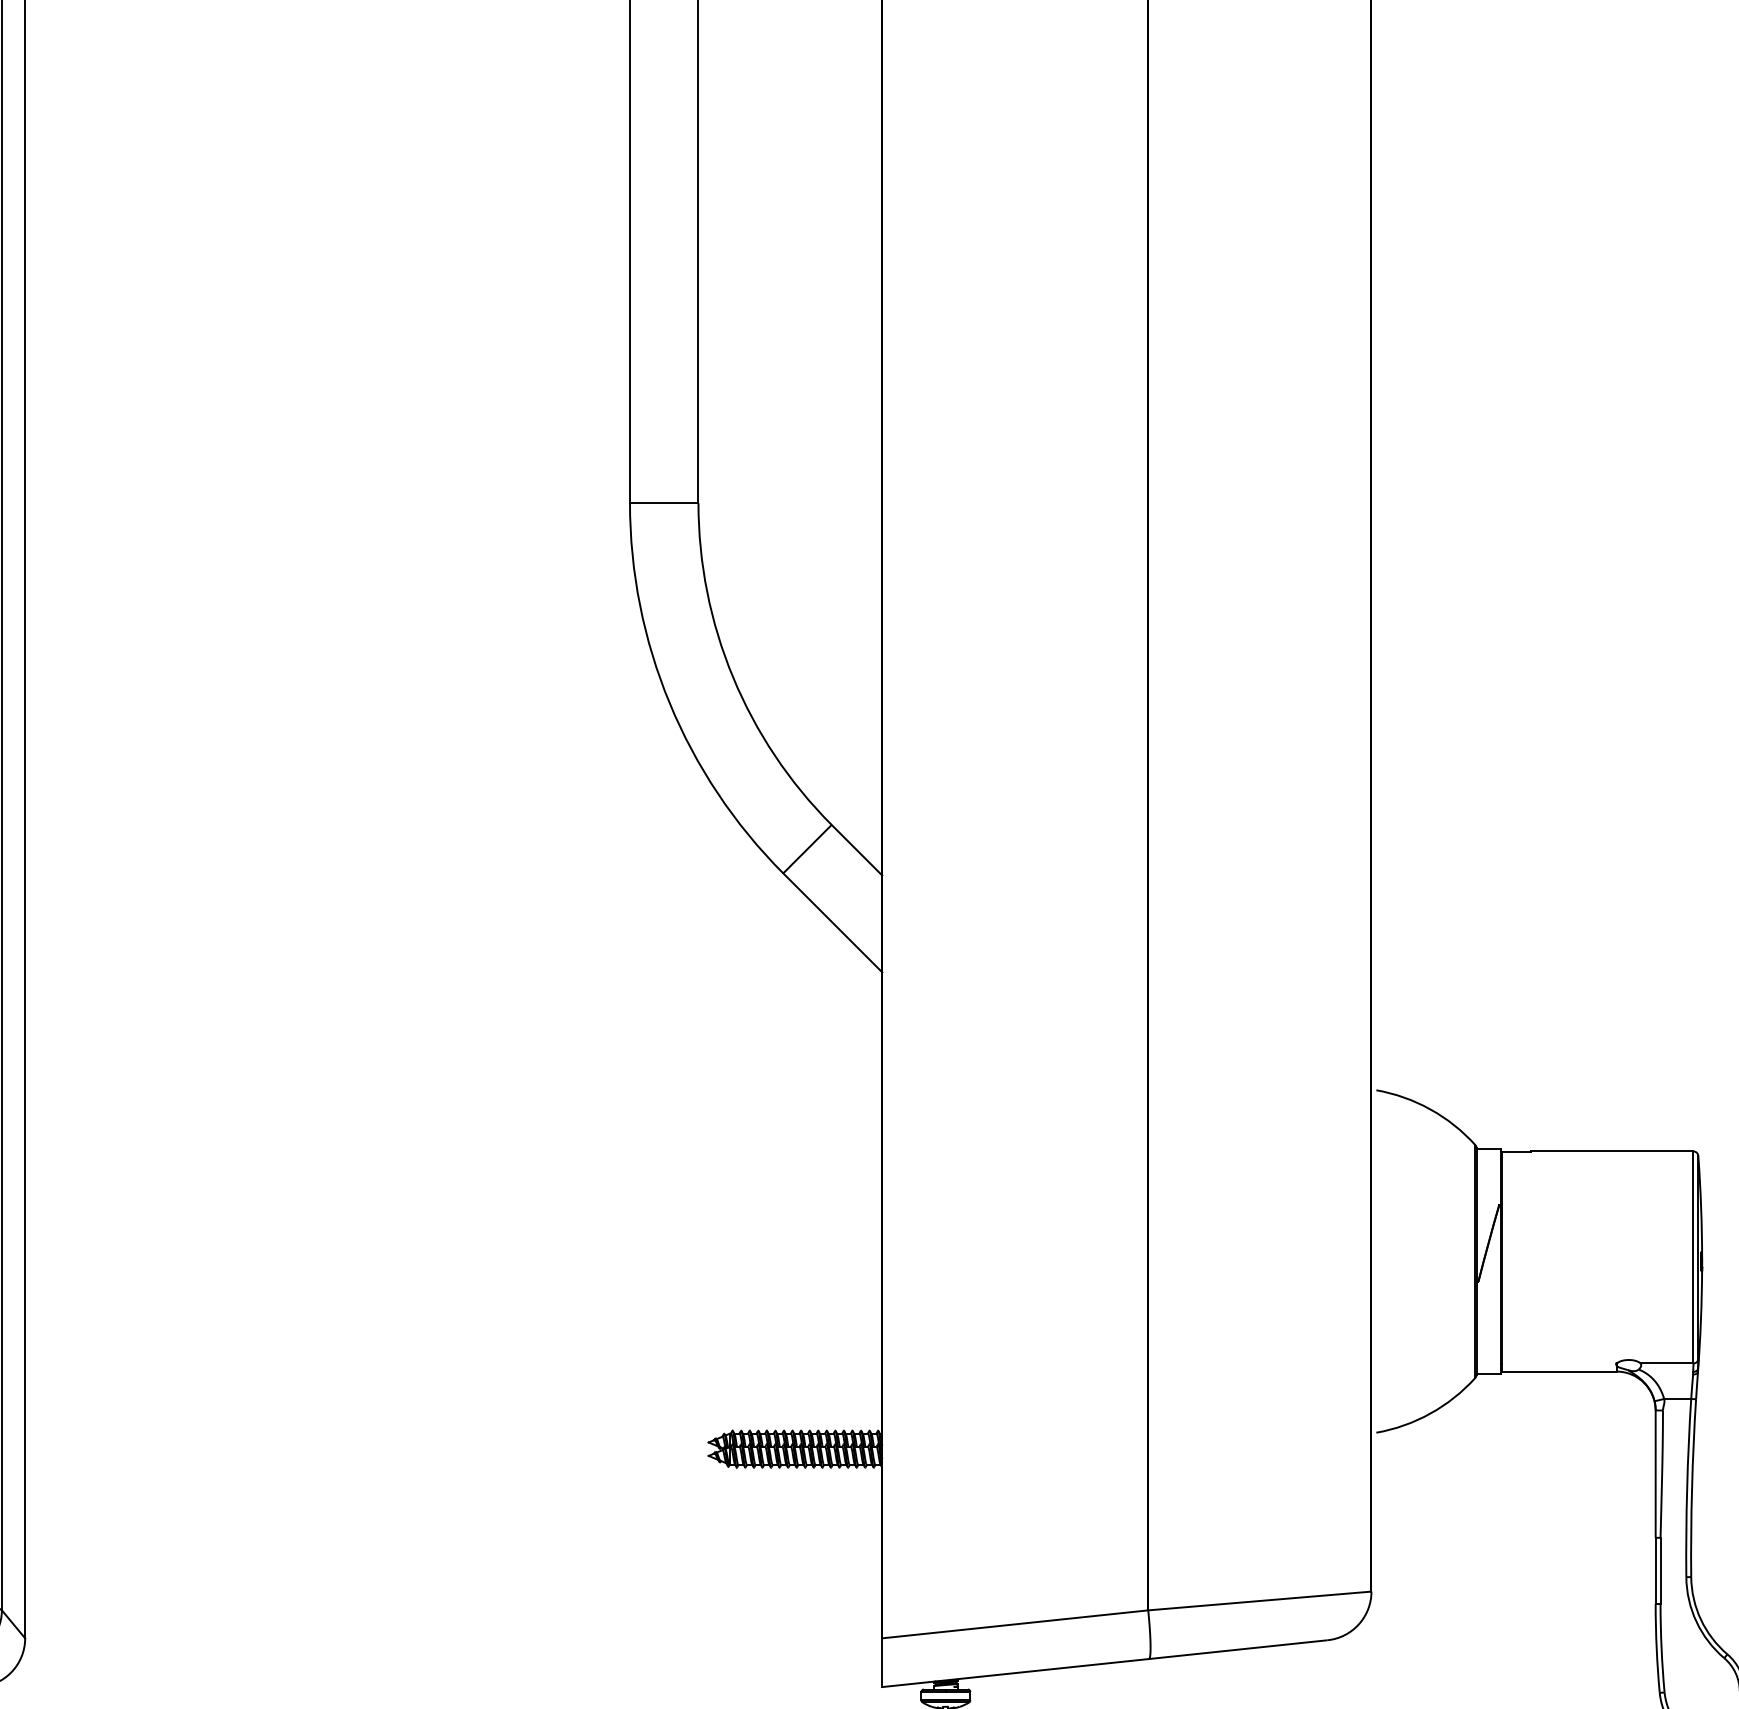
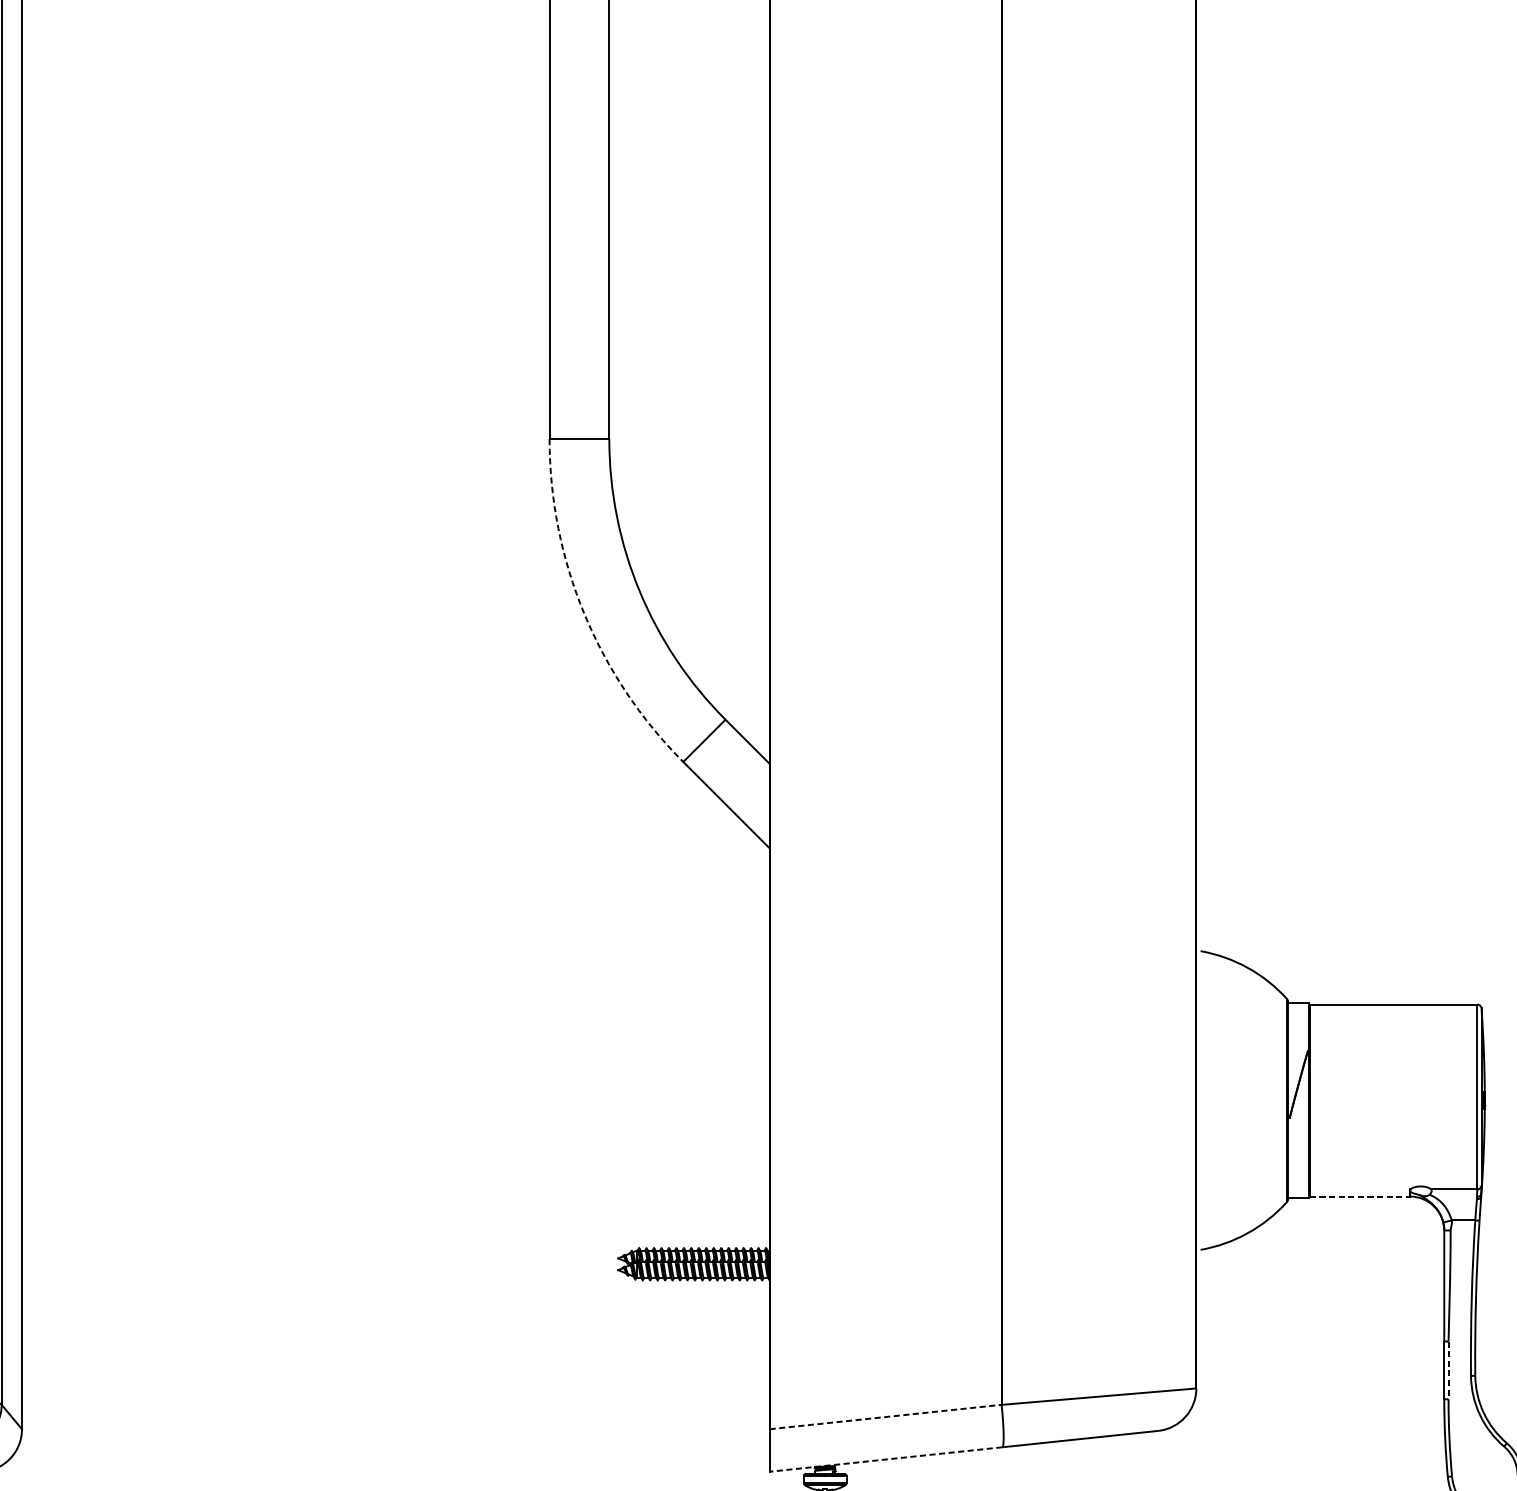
arc: (669, 703) -> (584, 613), solid -> dashed
line: (1559, 1371) -> (1360, 1196), solid -> dashed
line: (1660, 1571) -> (1448, 1370), solid -> dashed
line: (1015, 1624) -> (885, 1417), solid -> dashed
line: (1015, 1673) -> (885, 1459), solid -> dashed

